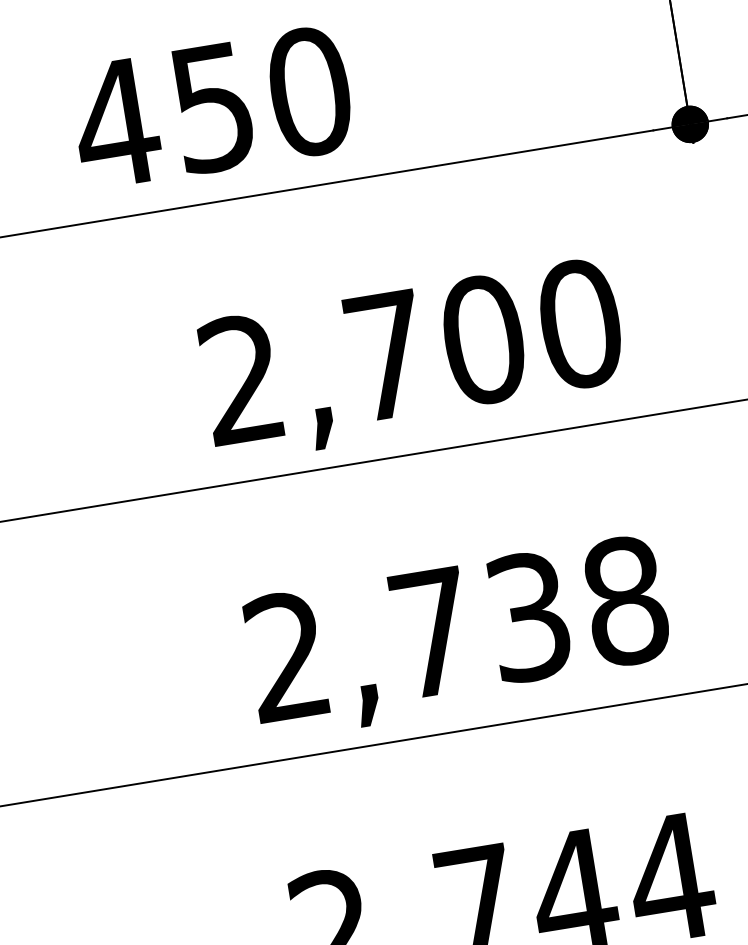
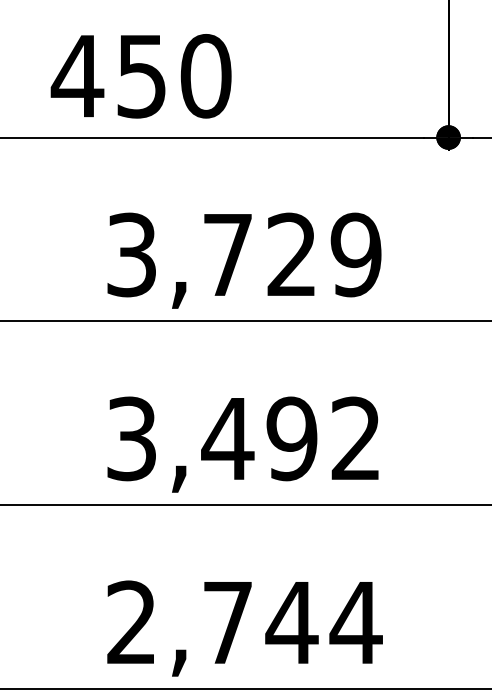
text: (411, 350) -> (244, 254), 2,700 -> 3,729
text: (457, 628) -> (244, 438), 2,738 -> 3,492

